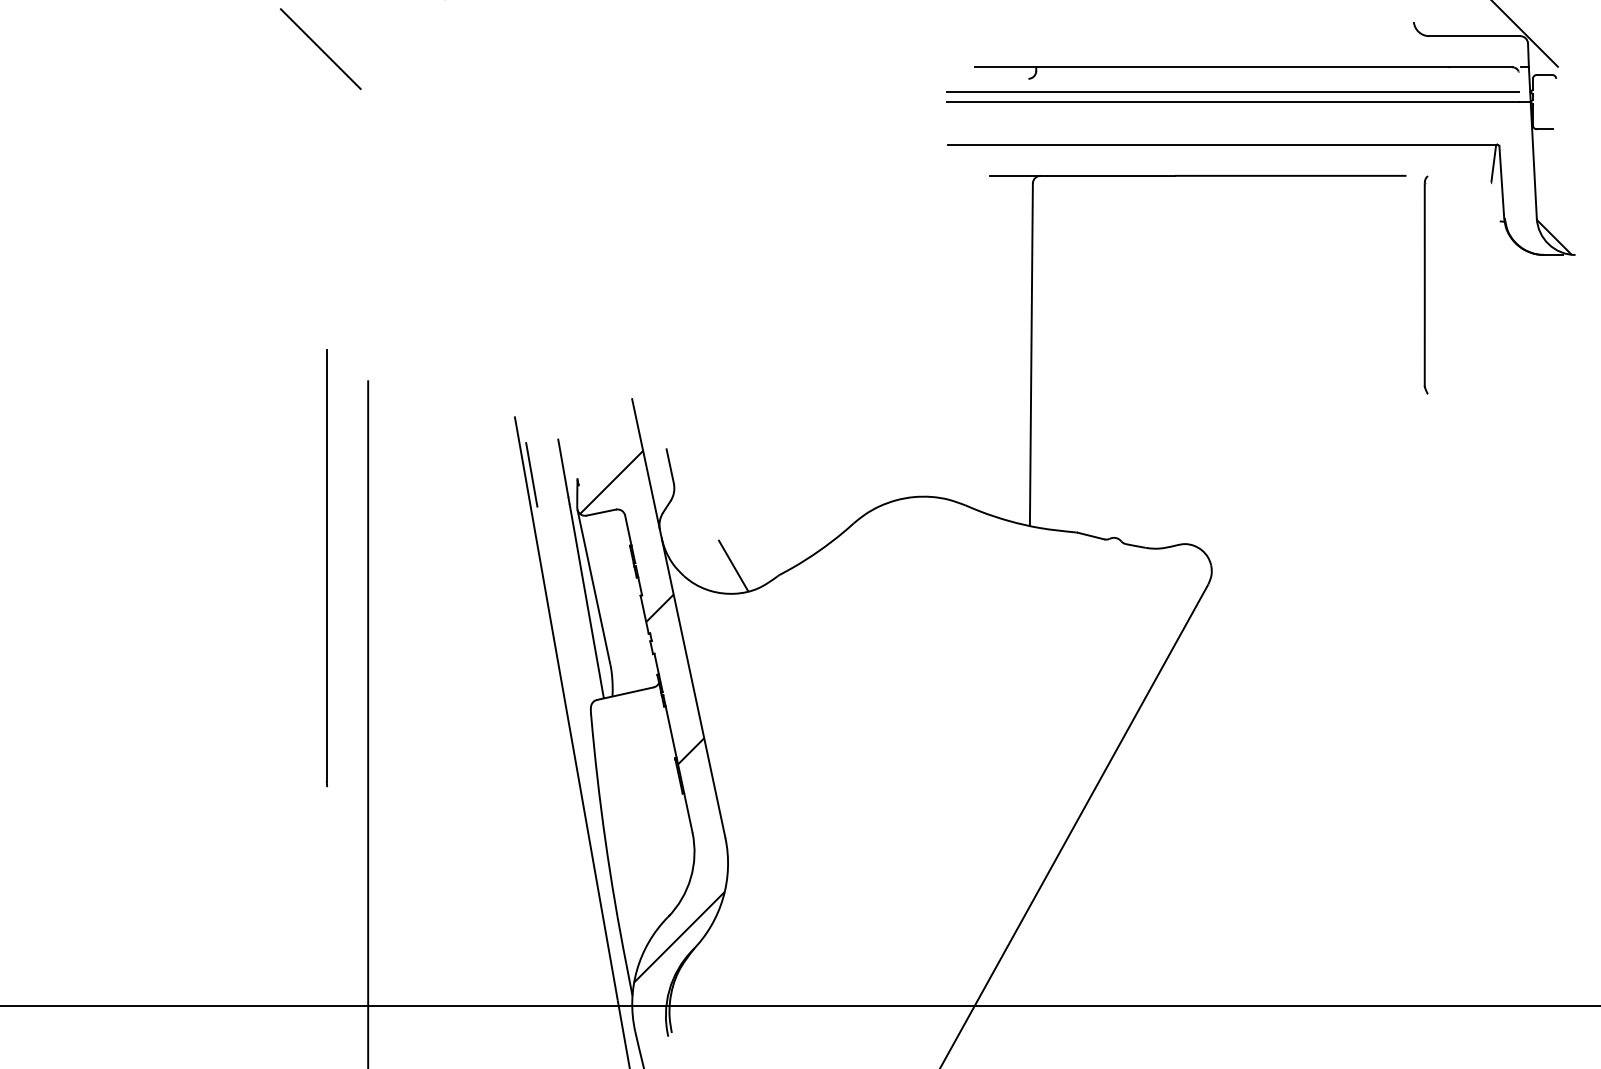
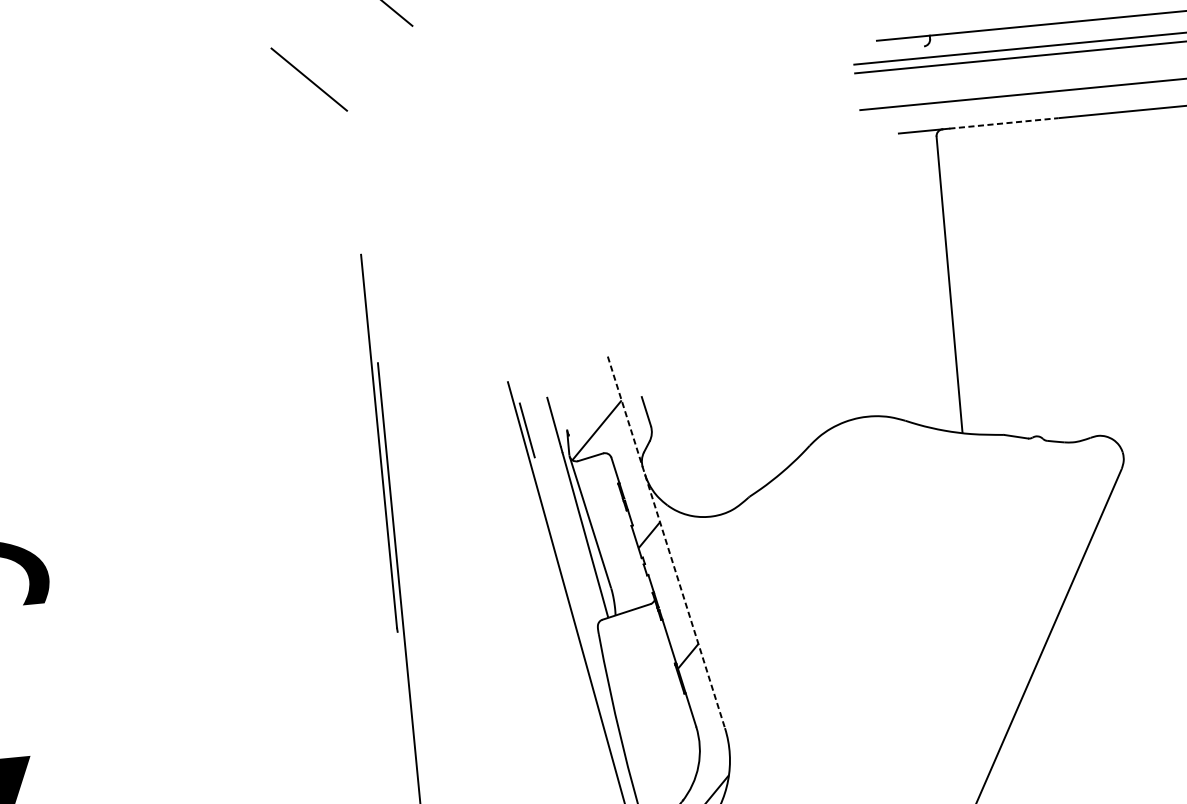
line: (1111, 175) -> (1003, 123), solid -> dashed
line: (733, 565) -> (709, 492), removed
line: (326, 568) -> (378, 443), moved
line: (678, 618) -> (666, 542), solid -> dashed

